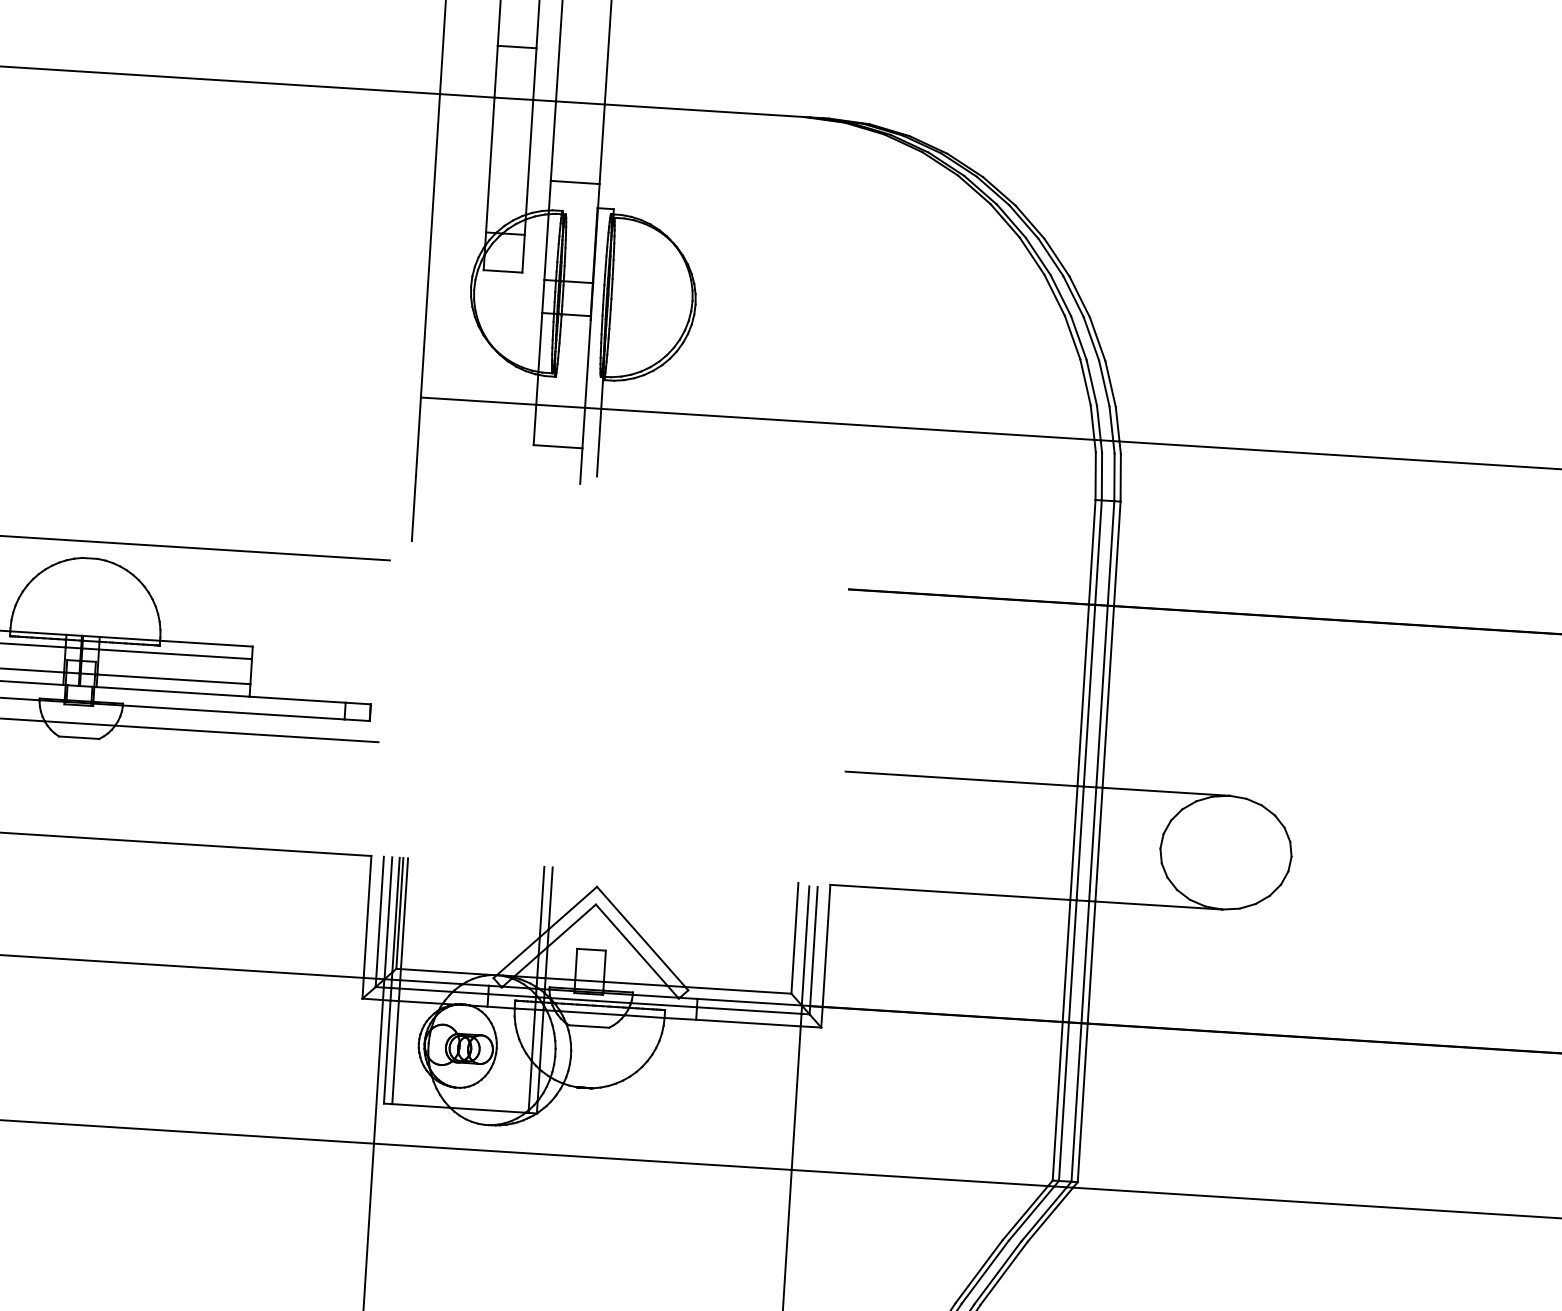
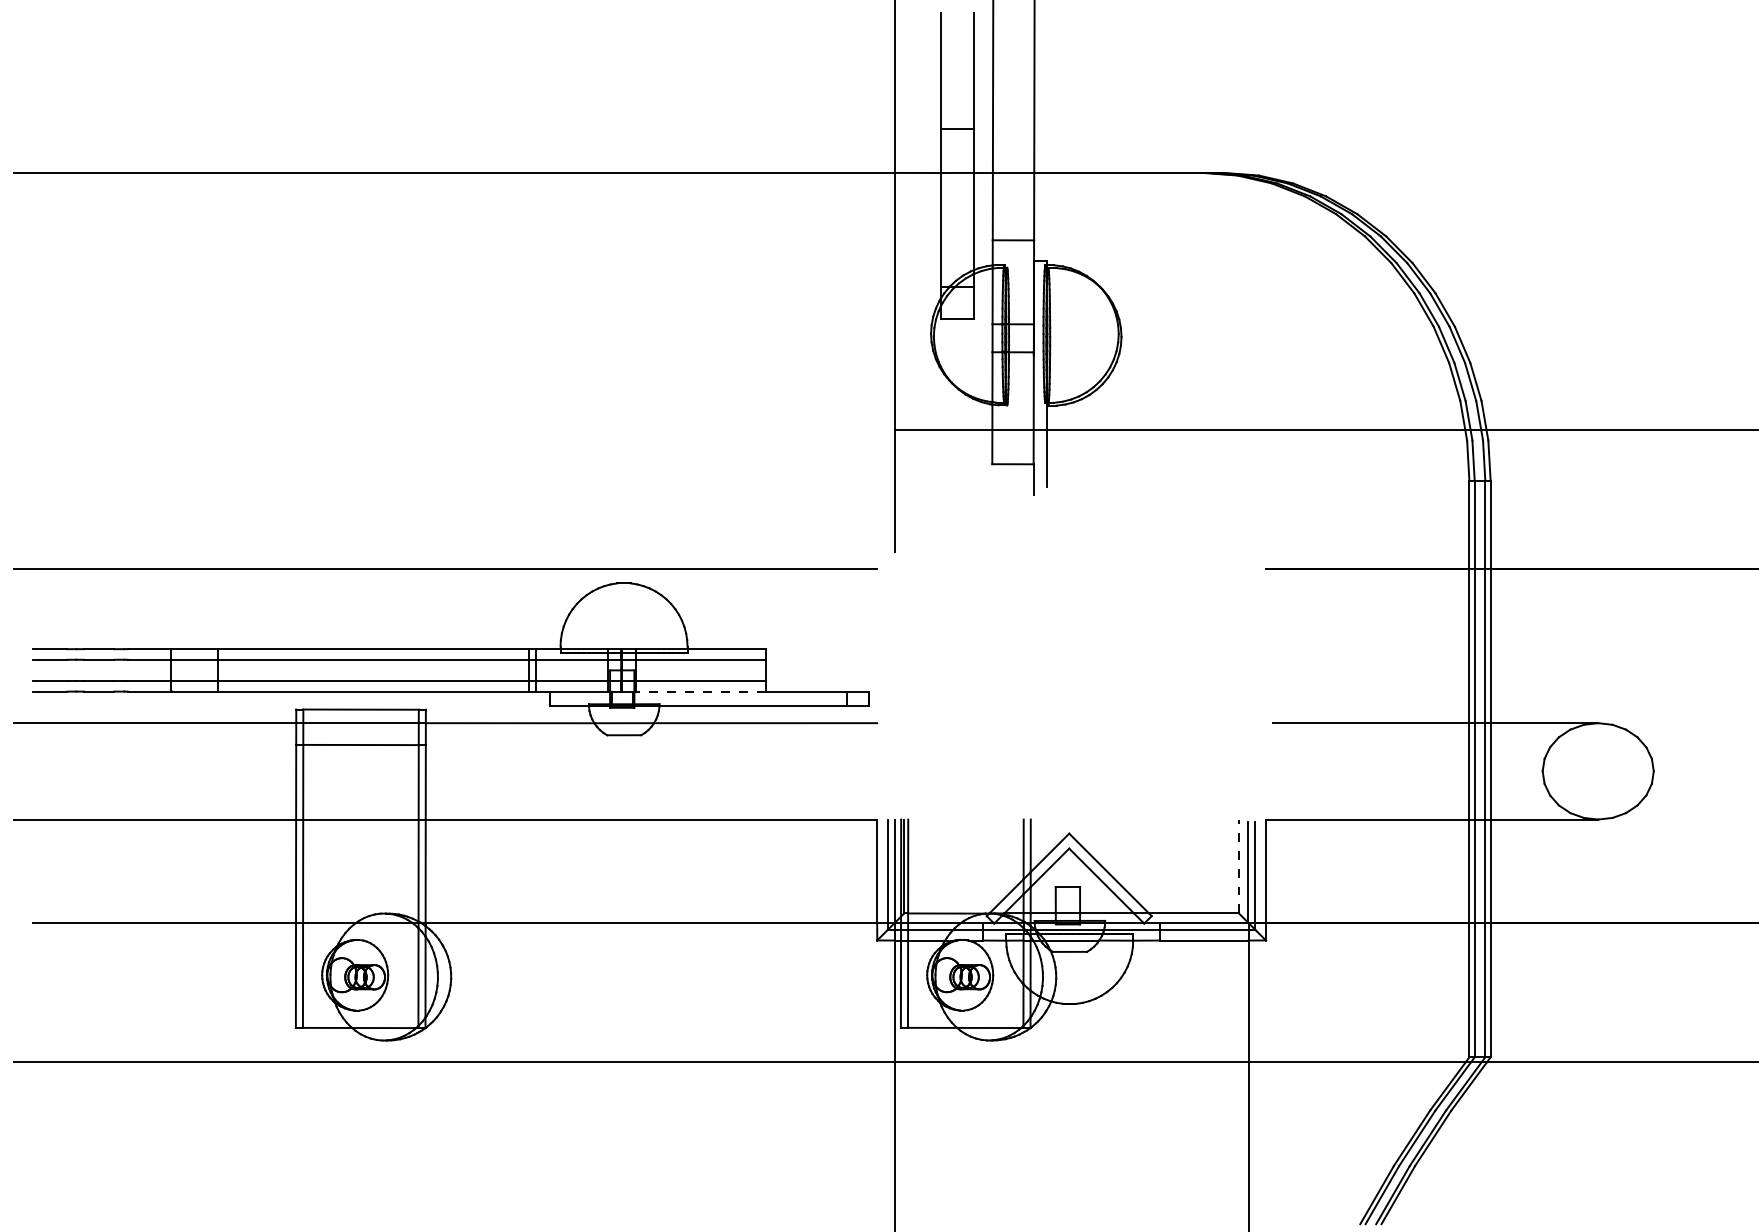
line: (173, 691) -> (701, 691), solid -> dashed
line: (794, 938) -> (1238, 866), solid -> dashed

